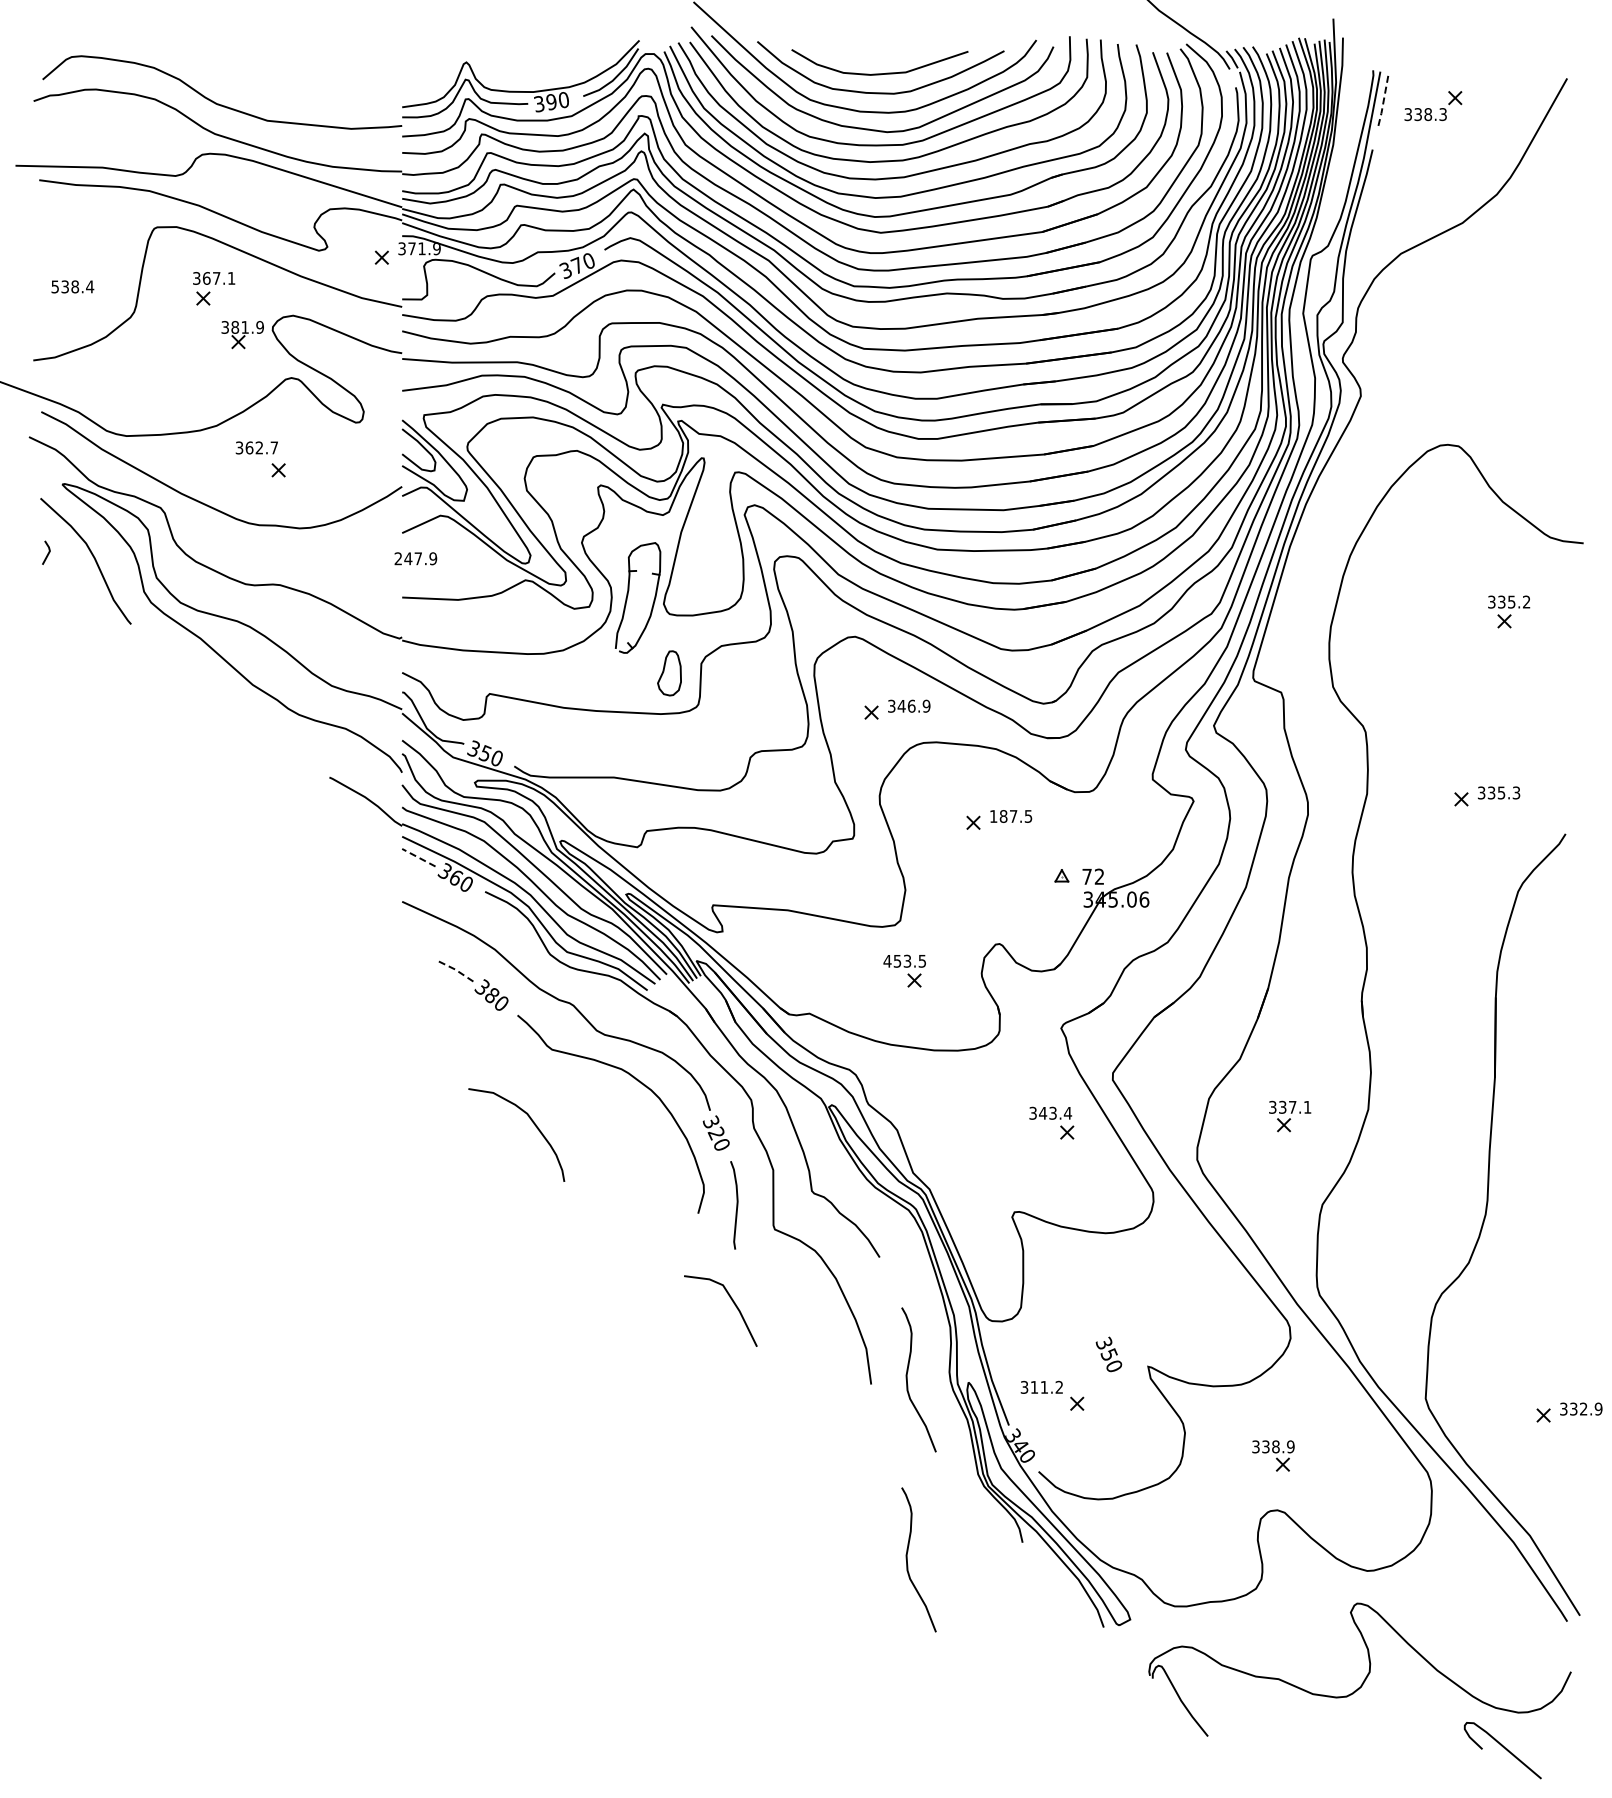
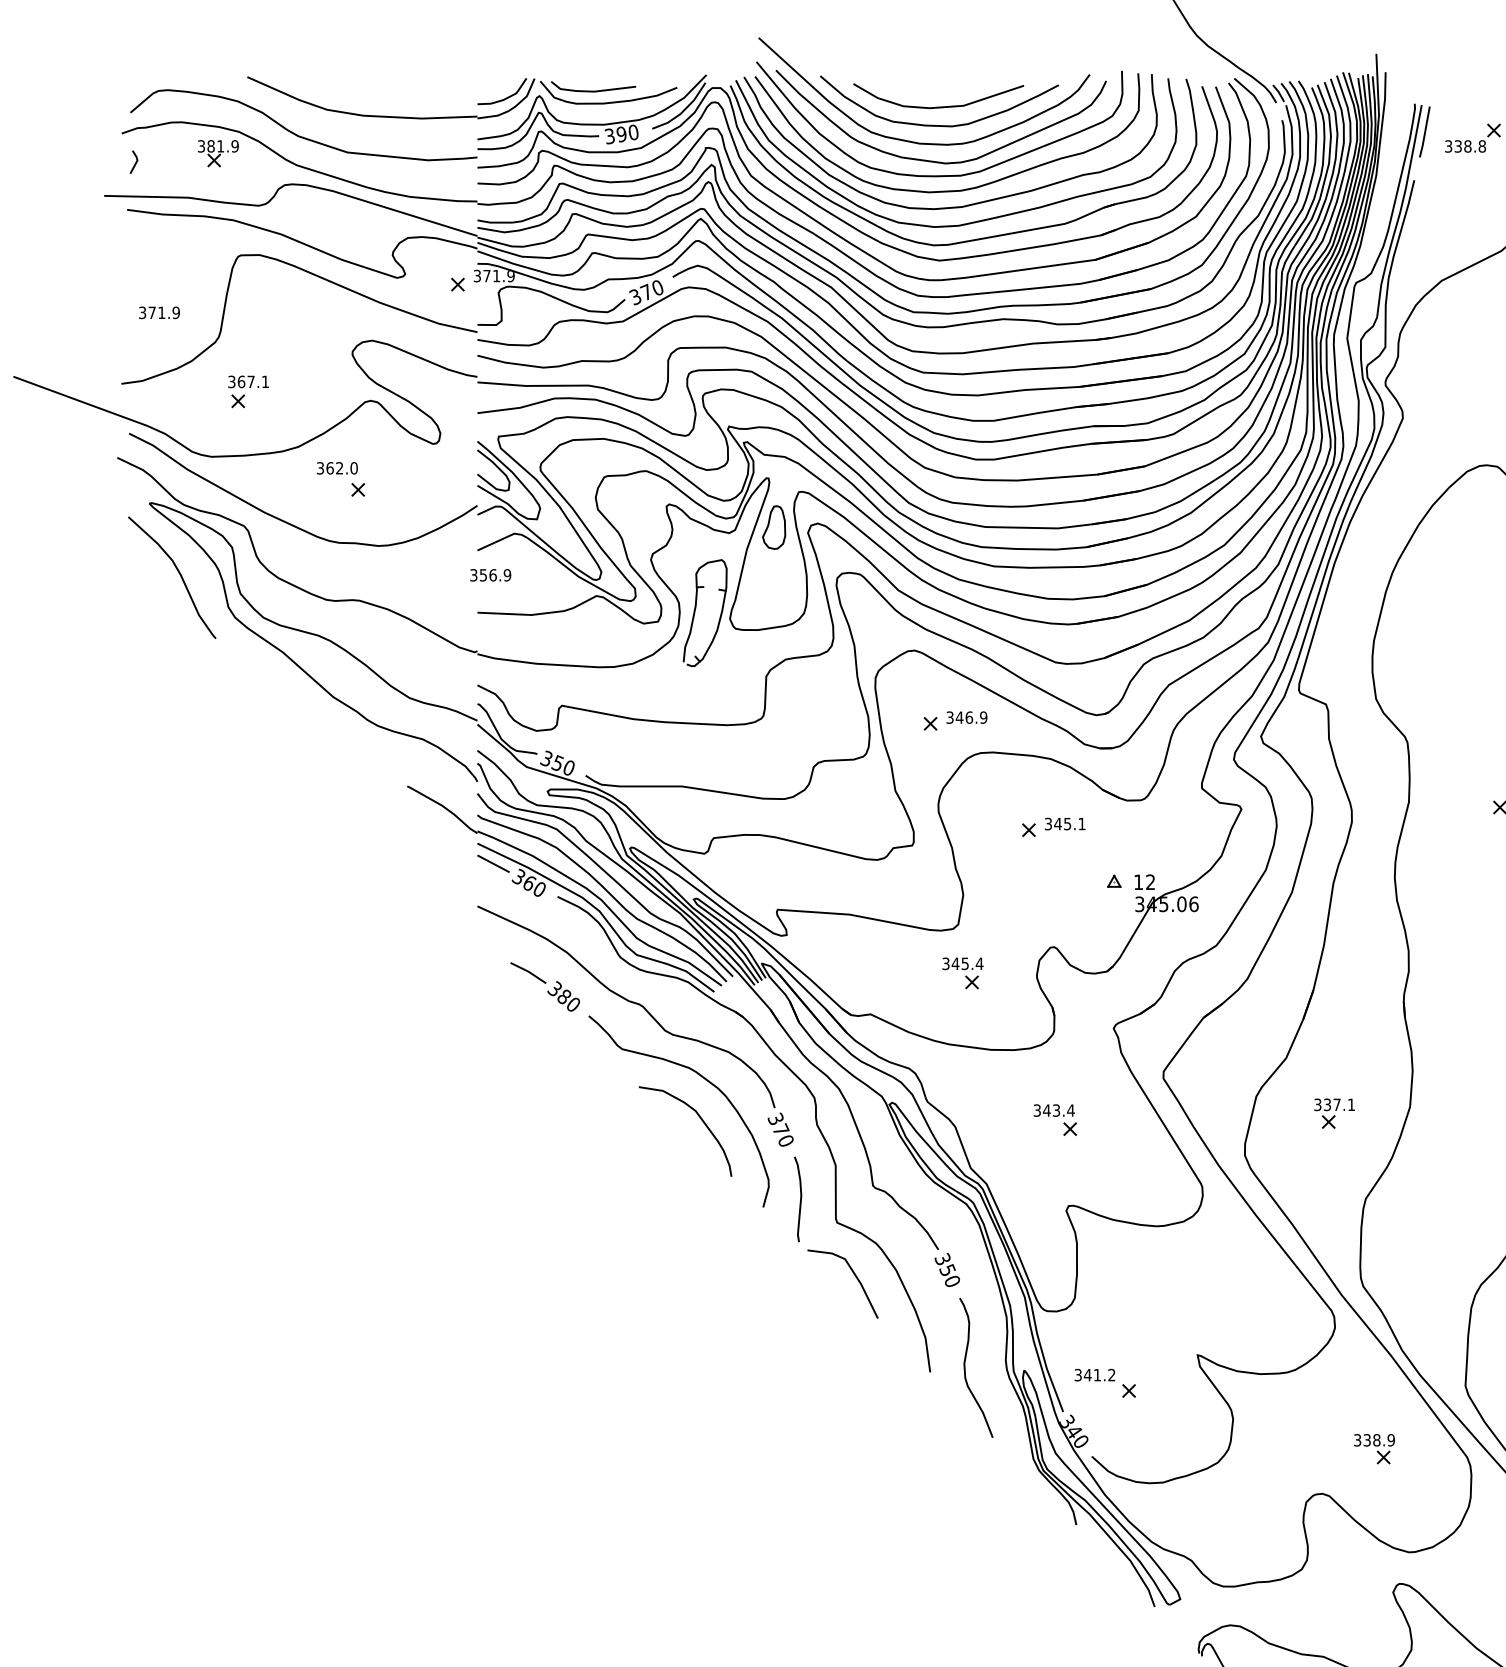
part: (402, 69) -> (477, 102), added
line: (1383, 99) -> (1424, 131), dashed -> solid
text: (1443, 114) -> (1482, 146), 338.3 -> 338.8
text: (72, 286) -> (159, 312), 538.4 -> 371.9
part: (214, 288) -> (249, 391), moved
part: (242, 335) -> (218, 154), moved
text: (274, 447) -> (354, 467), 362.7 -> 362.0
line: (47, 553) -> (135, 162), moved
text: (408, 558) -> (483, 575), 247.9 -> 356.9
part: (669, 673) -> (774, 527), moved
text: (1011, 816) -> (1065, 824), 187.5 -> 345.1
line: (418, 857) -> (493, 863), dashed -> solid
text: (1086, 876) -> (1138, 881), 72 -> 12
text: (904, 960) -> (962, 963), 453.5 -> 345.4
line: (455, 969) -> (528, 971), dashed -> solid
curve: (531, 1121) -> (699, 1118), moved
part: (1051, 1122) -> (1055, 1119), moved
text: (716, 1133) -> (780, 1130), 320 -> 370
line: (732, 1302) -> (854, 1275), moved
text: (1108, 1354) -> (946, 1270), moved
text: (1034, 1387) -> (1087, 1375), 311.2 -> 341.2
part: (1273, 1455) -> (1374, 1448), moved
curve: (907, 1559) -> (965, 1541), removed

